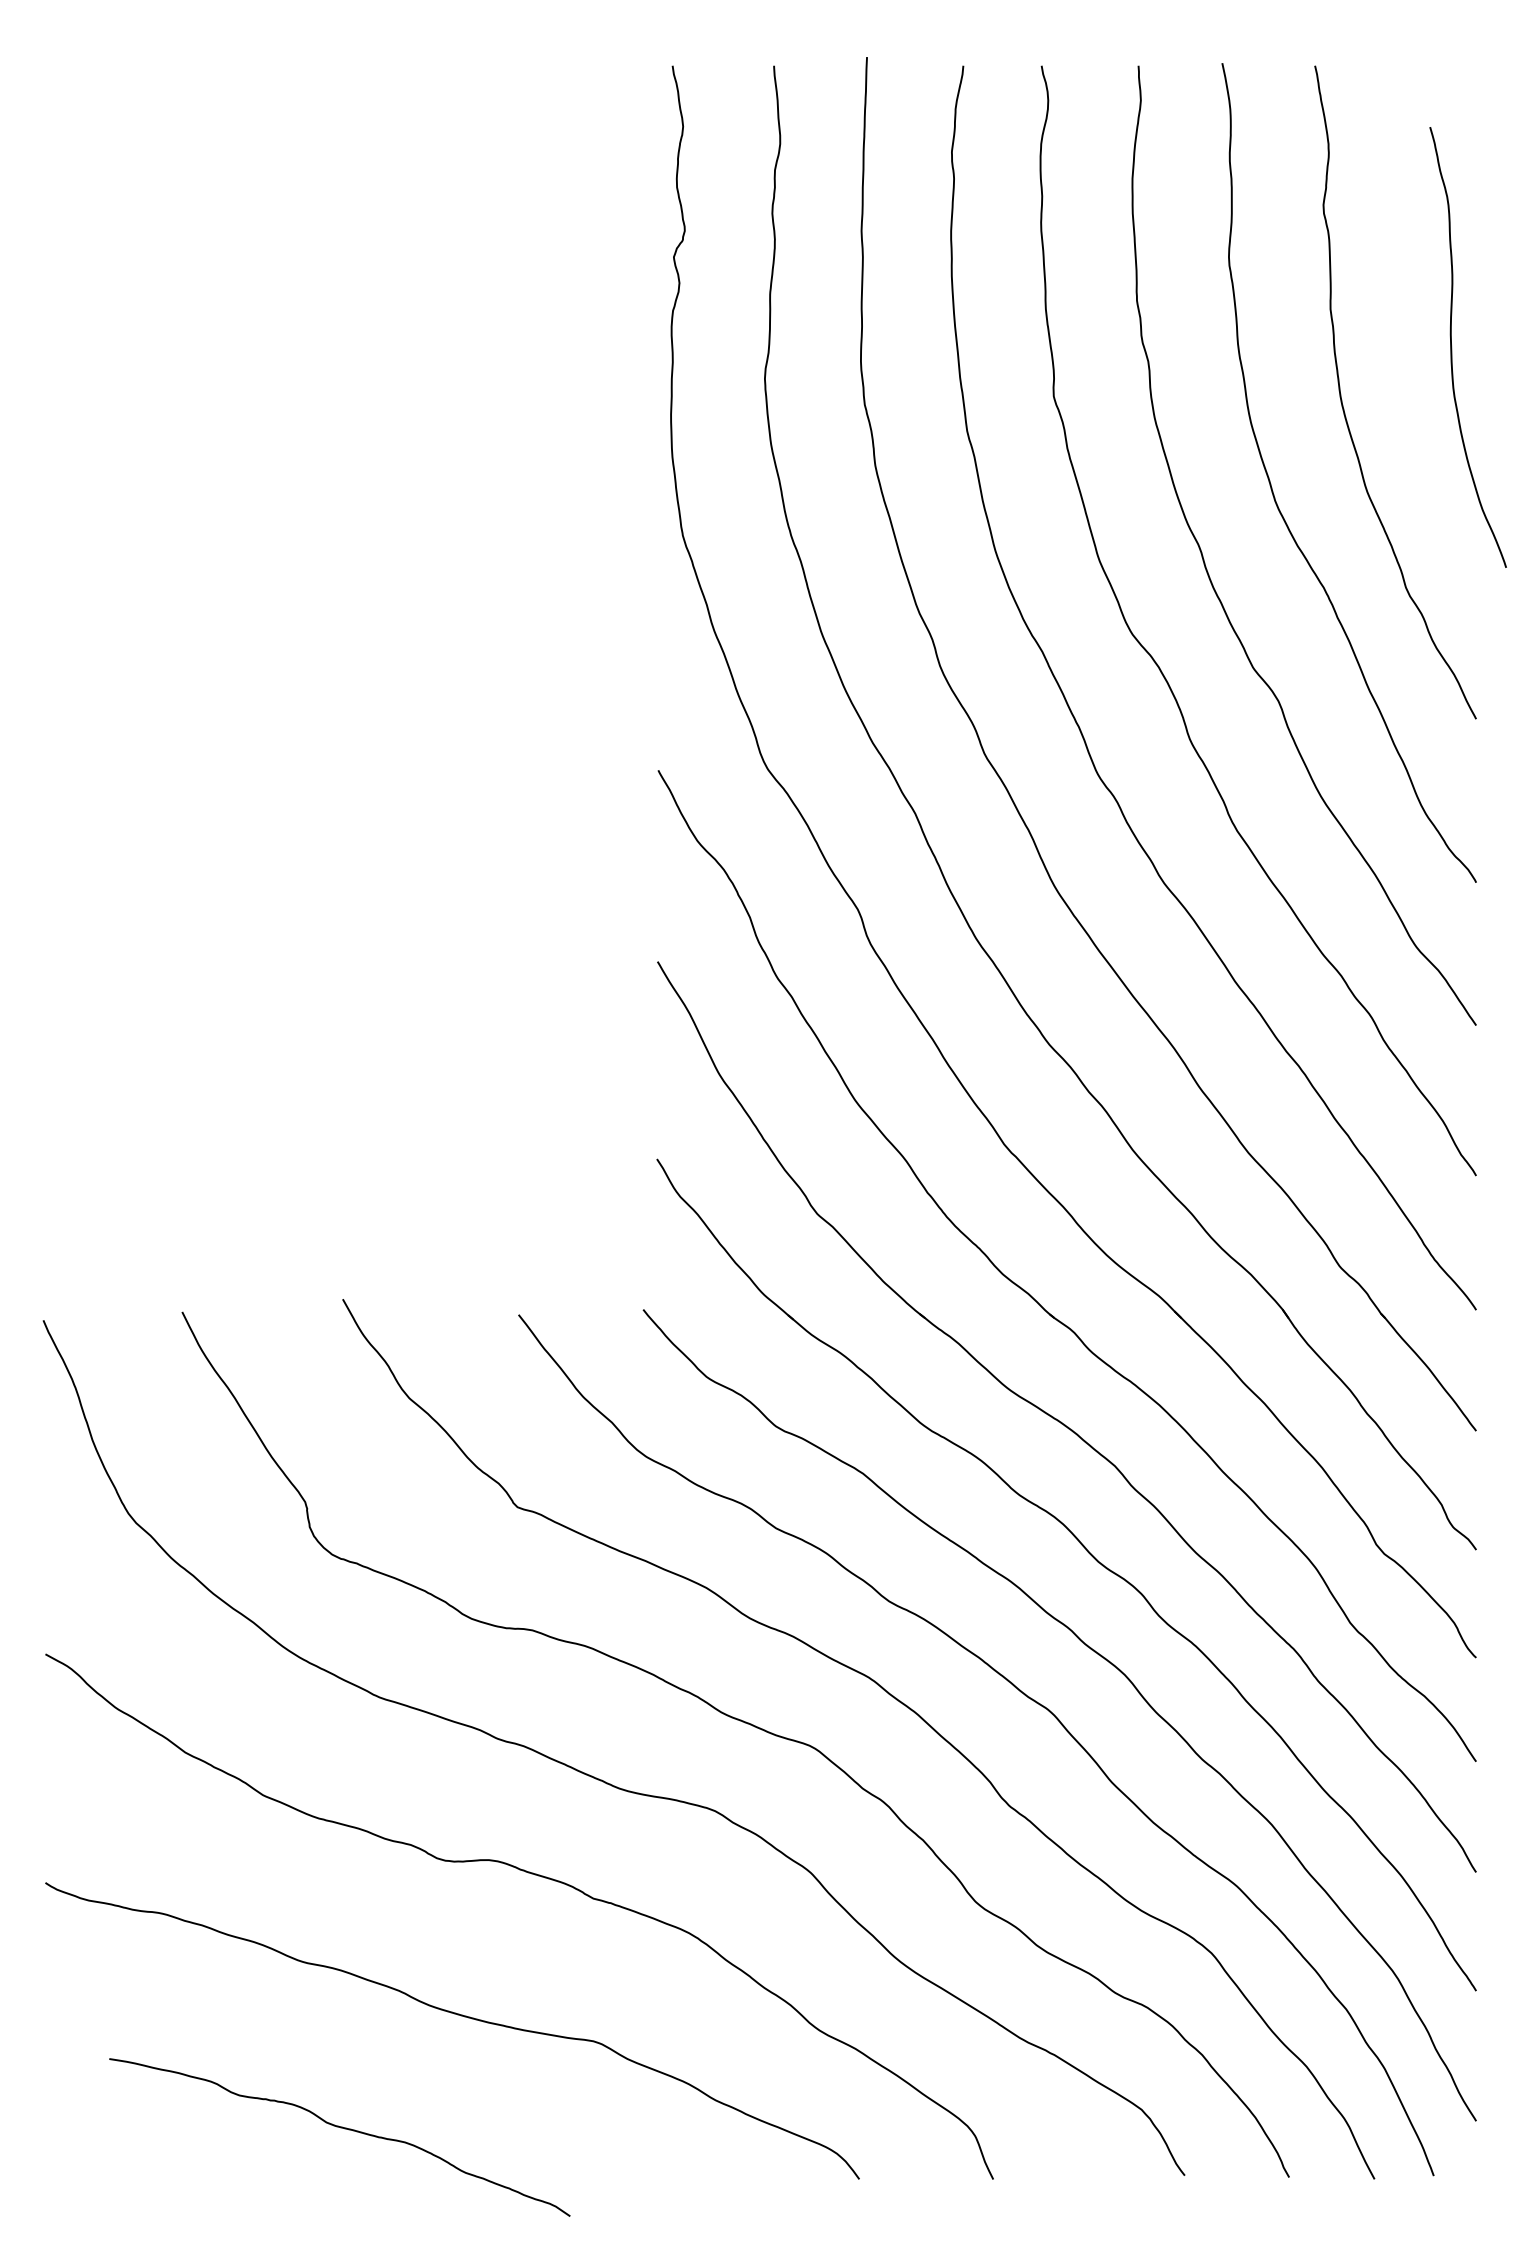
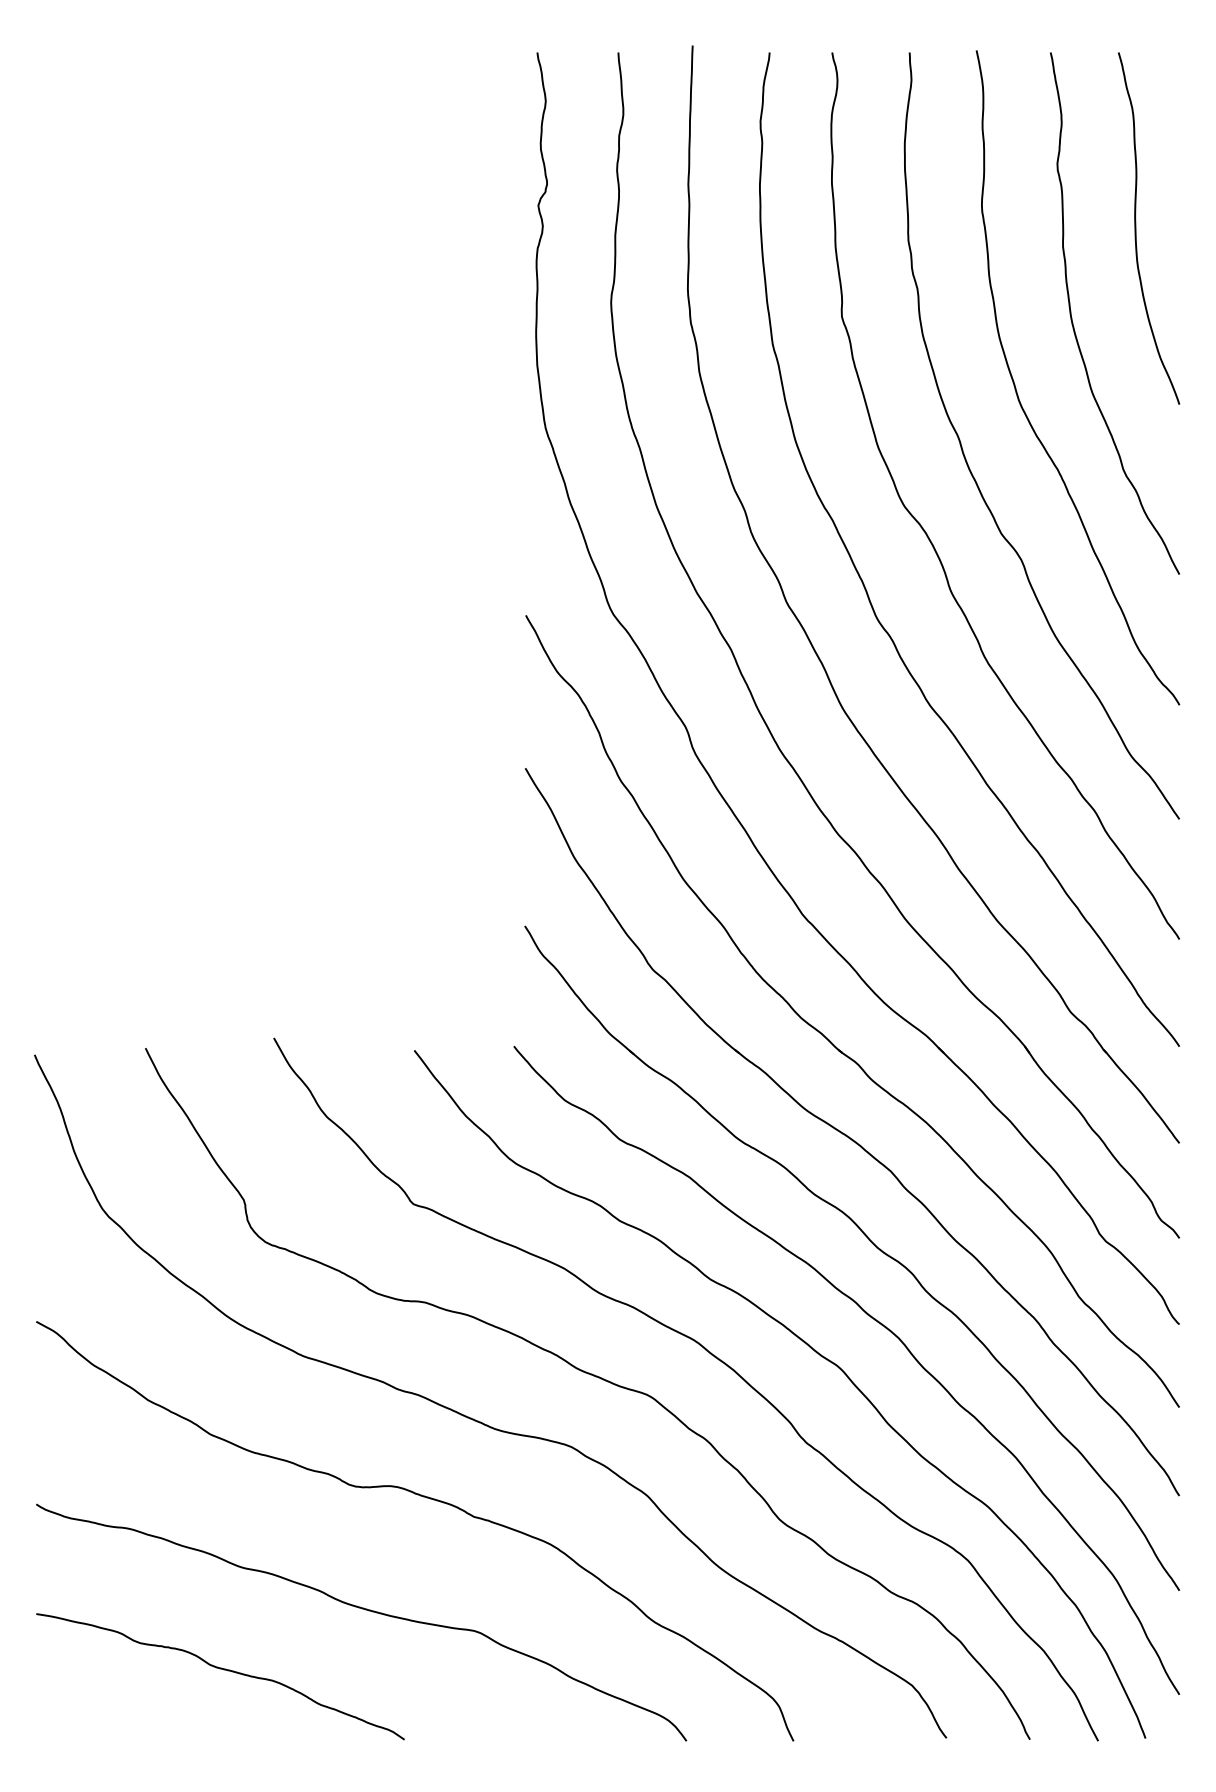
curve: (1452, 347) -> (1136, 228), moved
curve: (343, 2129) -> (223, 1670), moved

